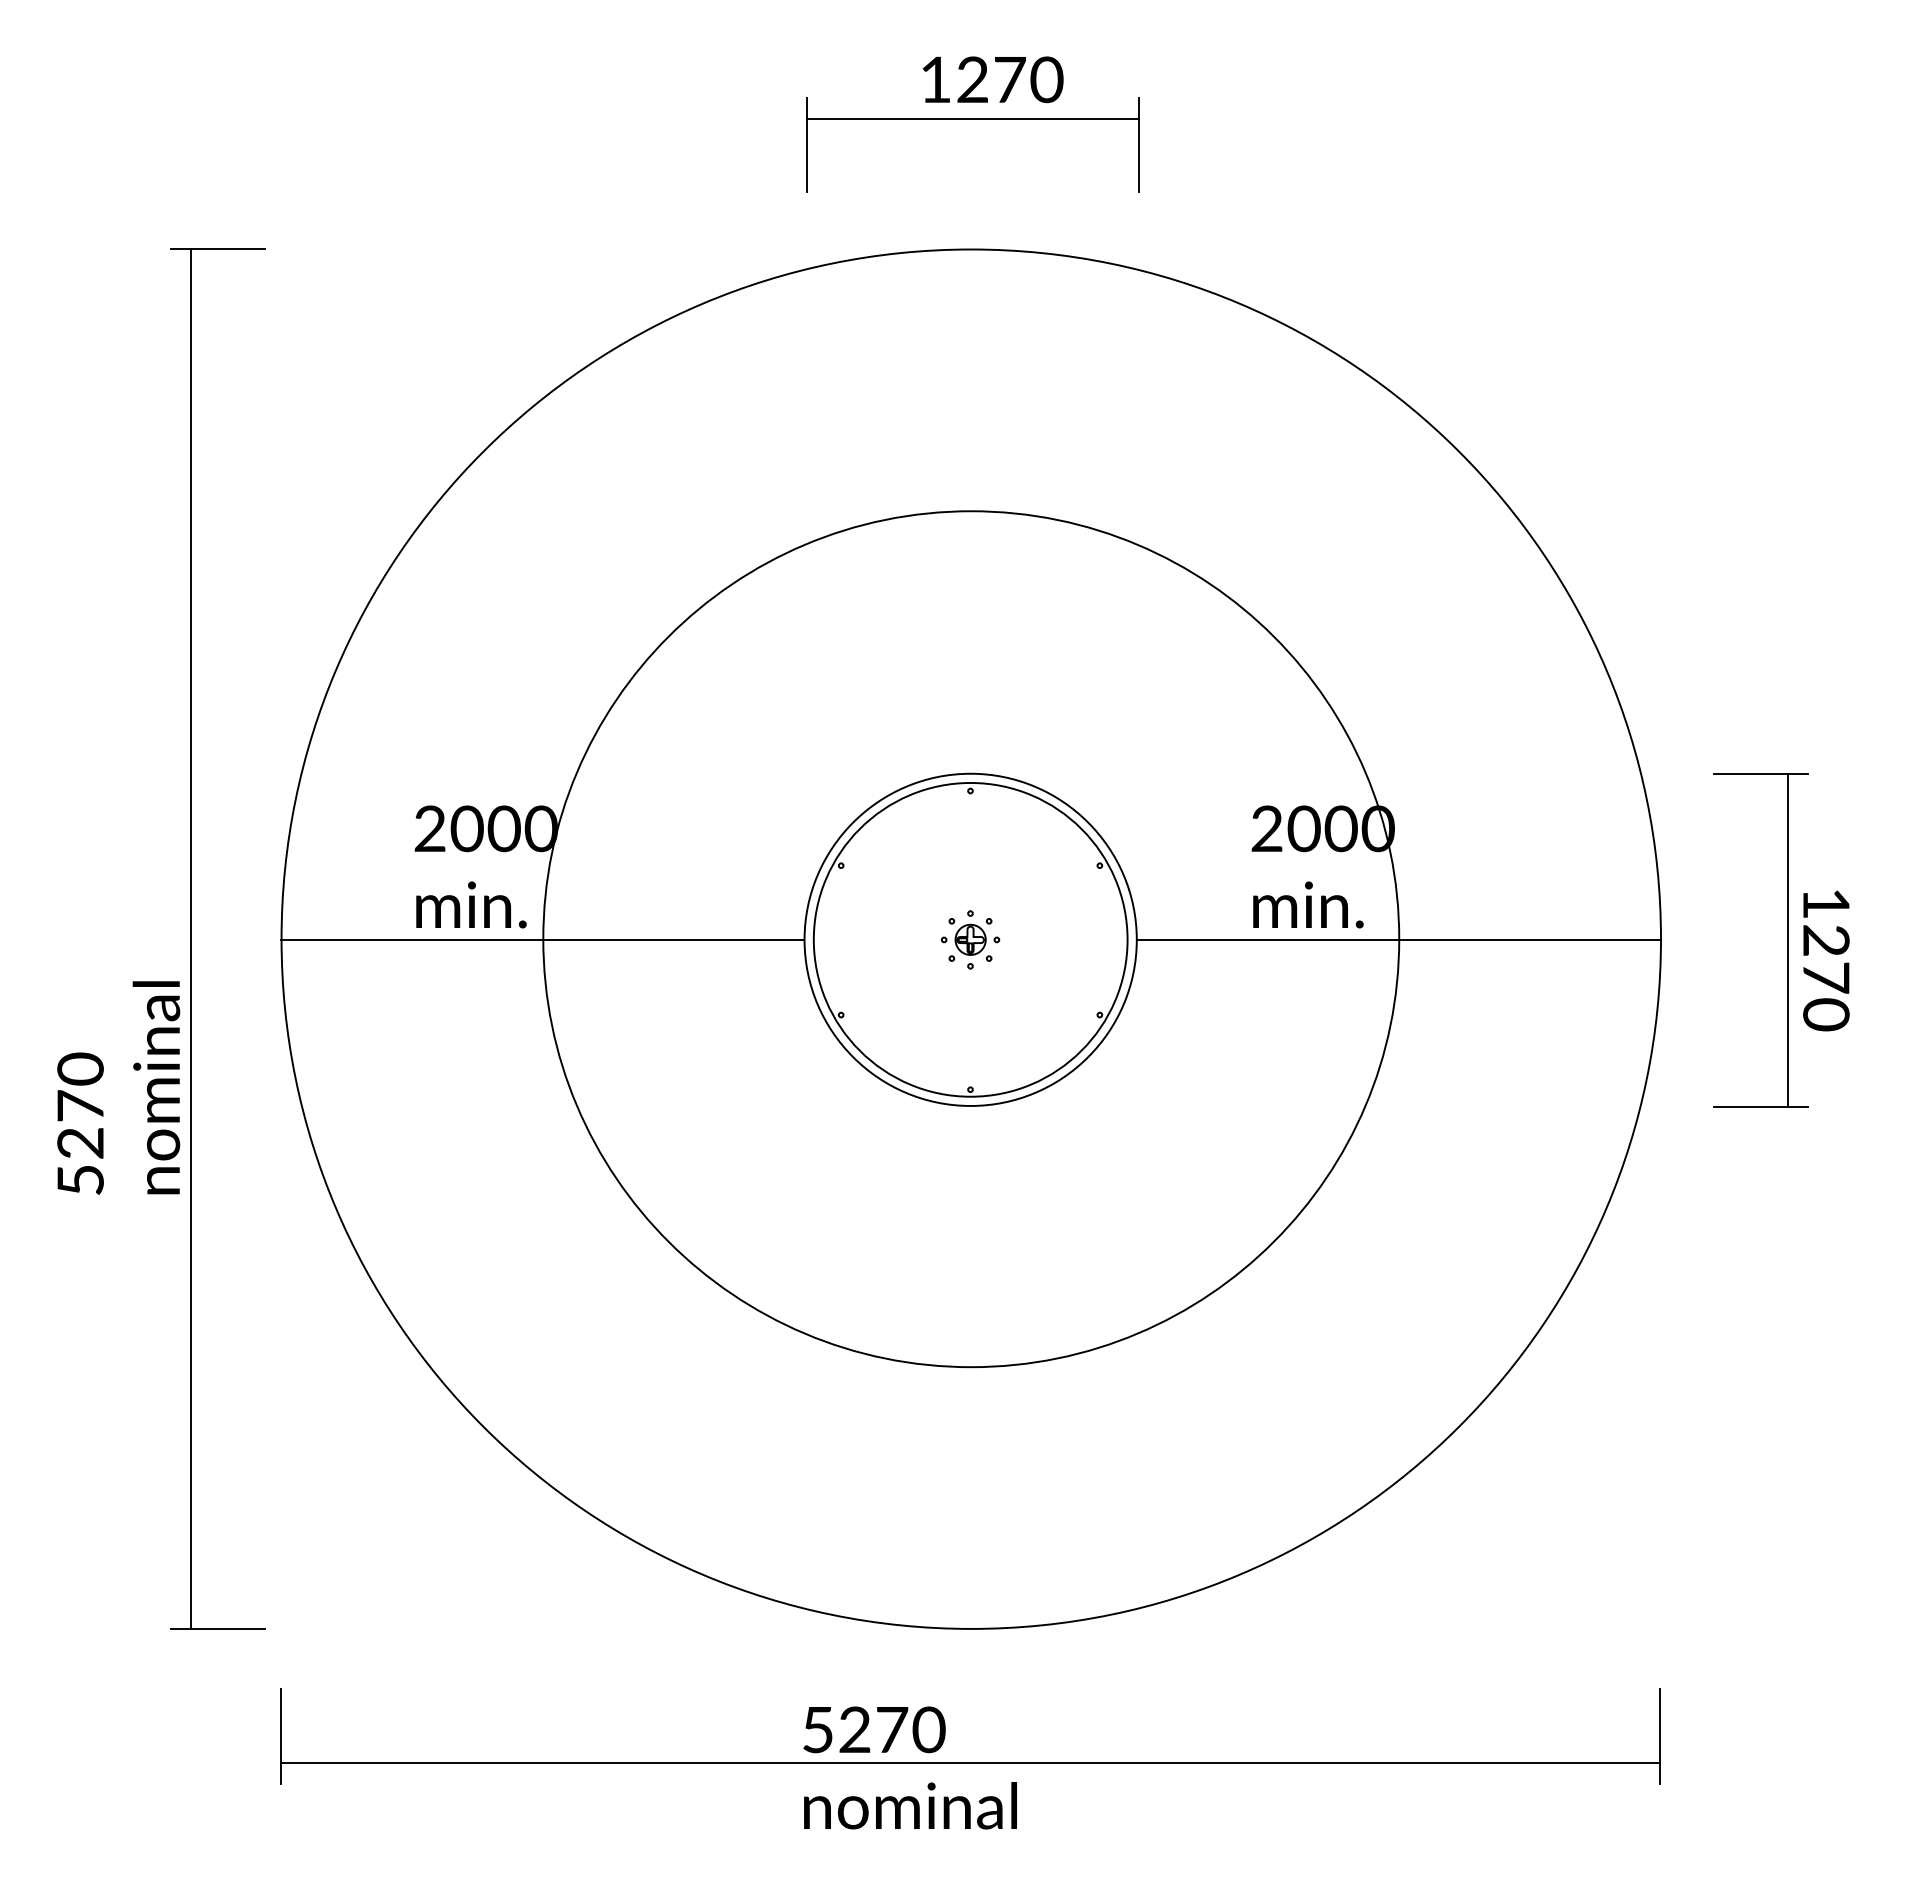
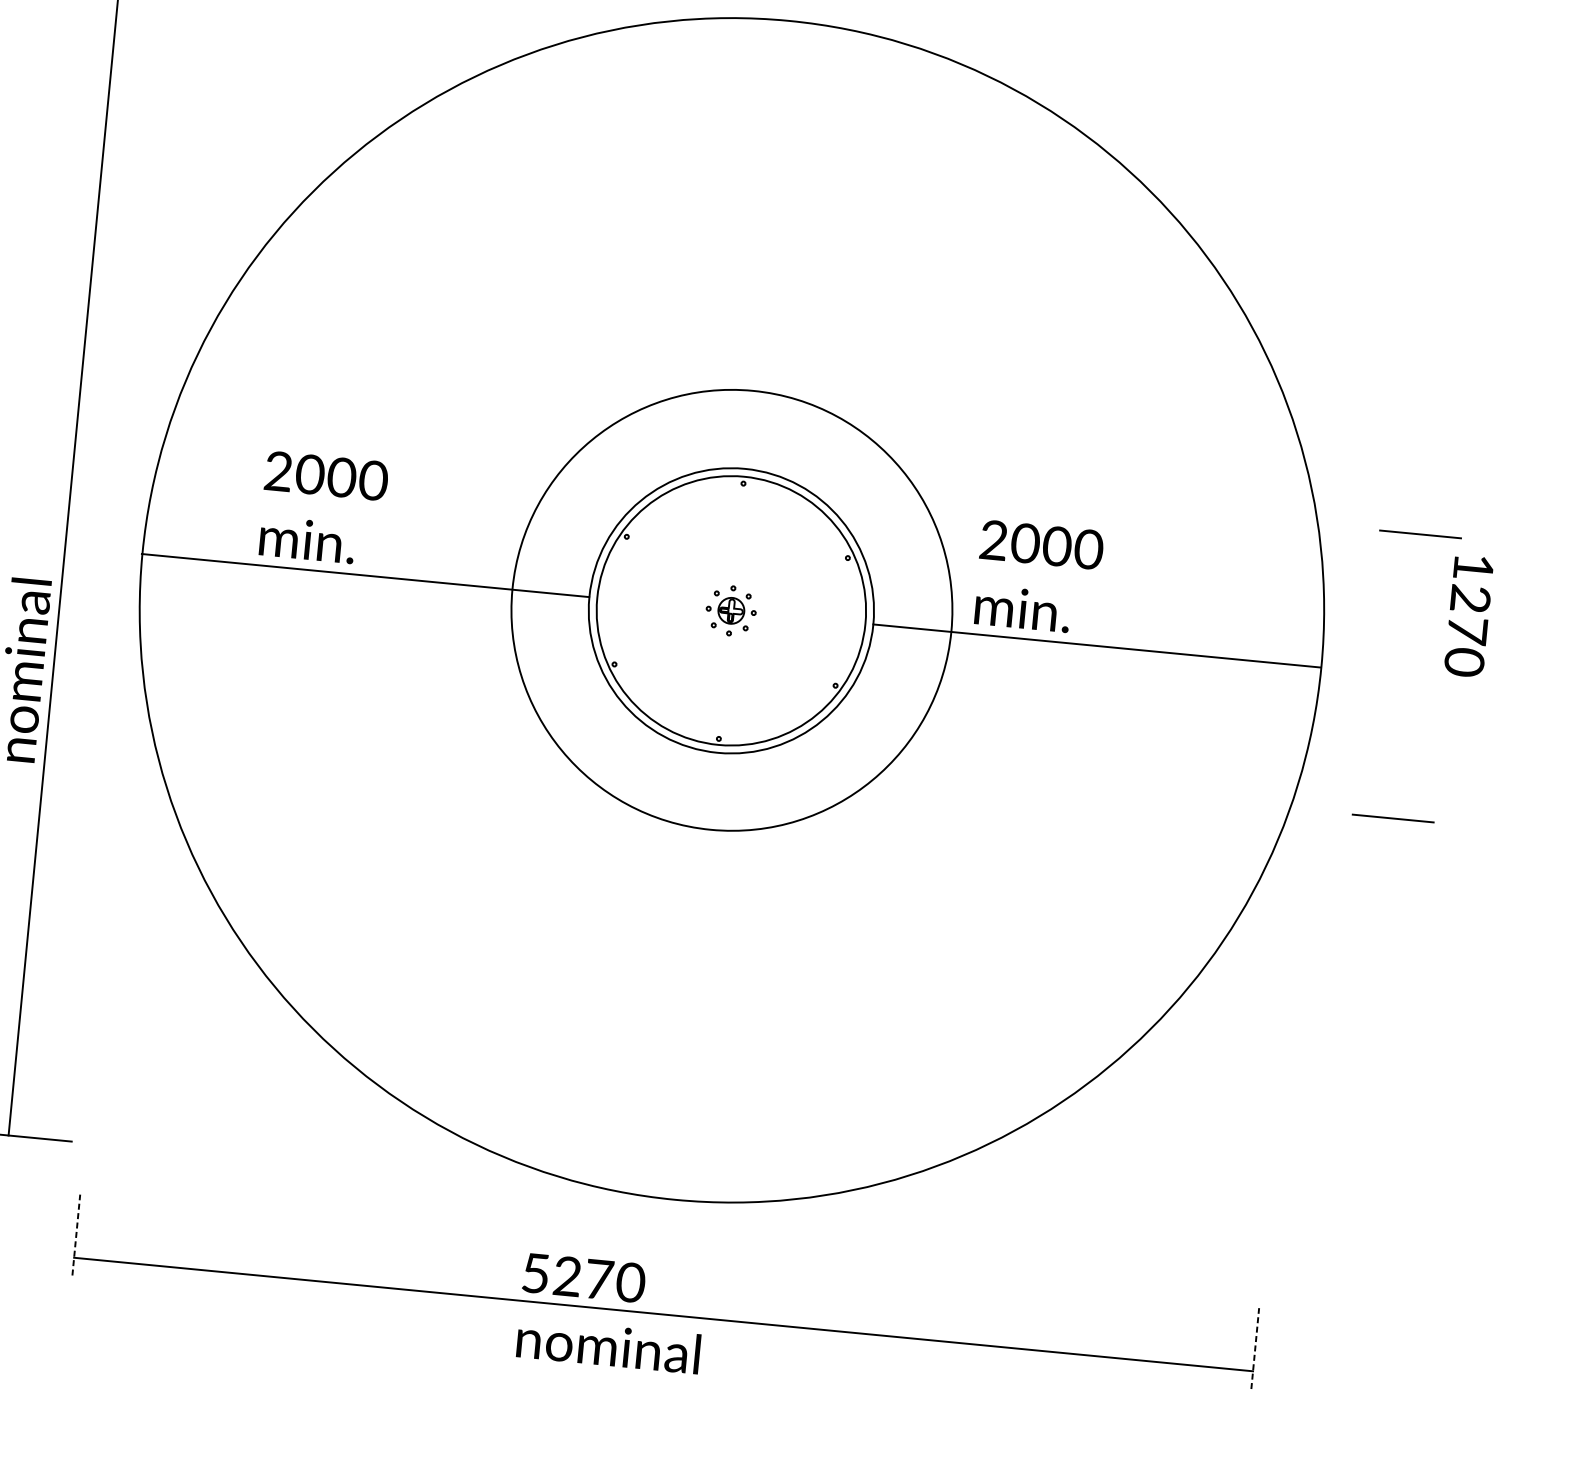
circle: (971, 939) -> (732, 610), size x0.6
line: (1787, 940) -> (1429, 678), removed
text: (1826, 960) -> (1469, 616), moved
line: (280, 1736) -> (75, 1234), solid -> dashed
line: (1660, 1736) -> (1255, 1348), solid -> dashed

